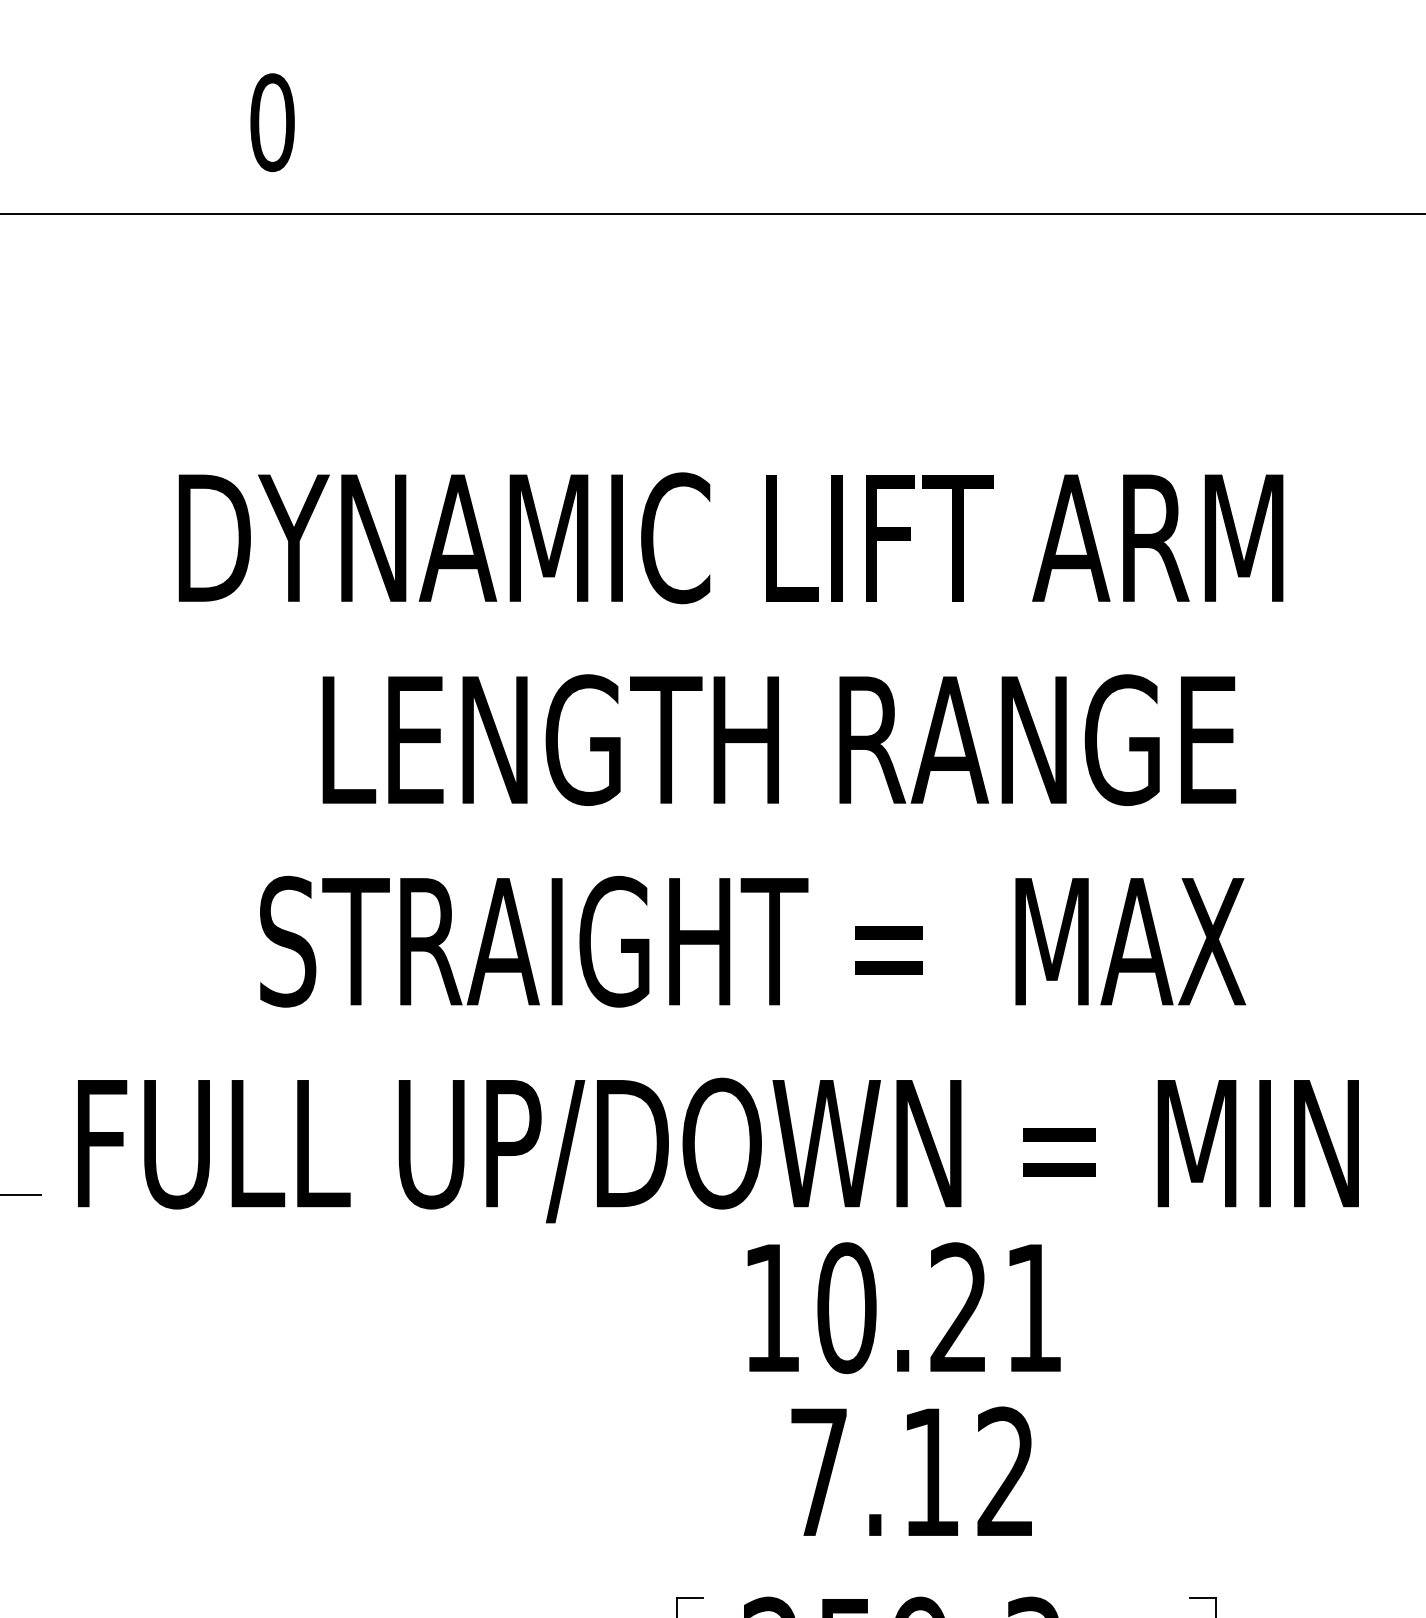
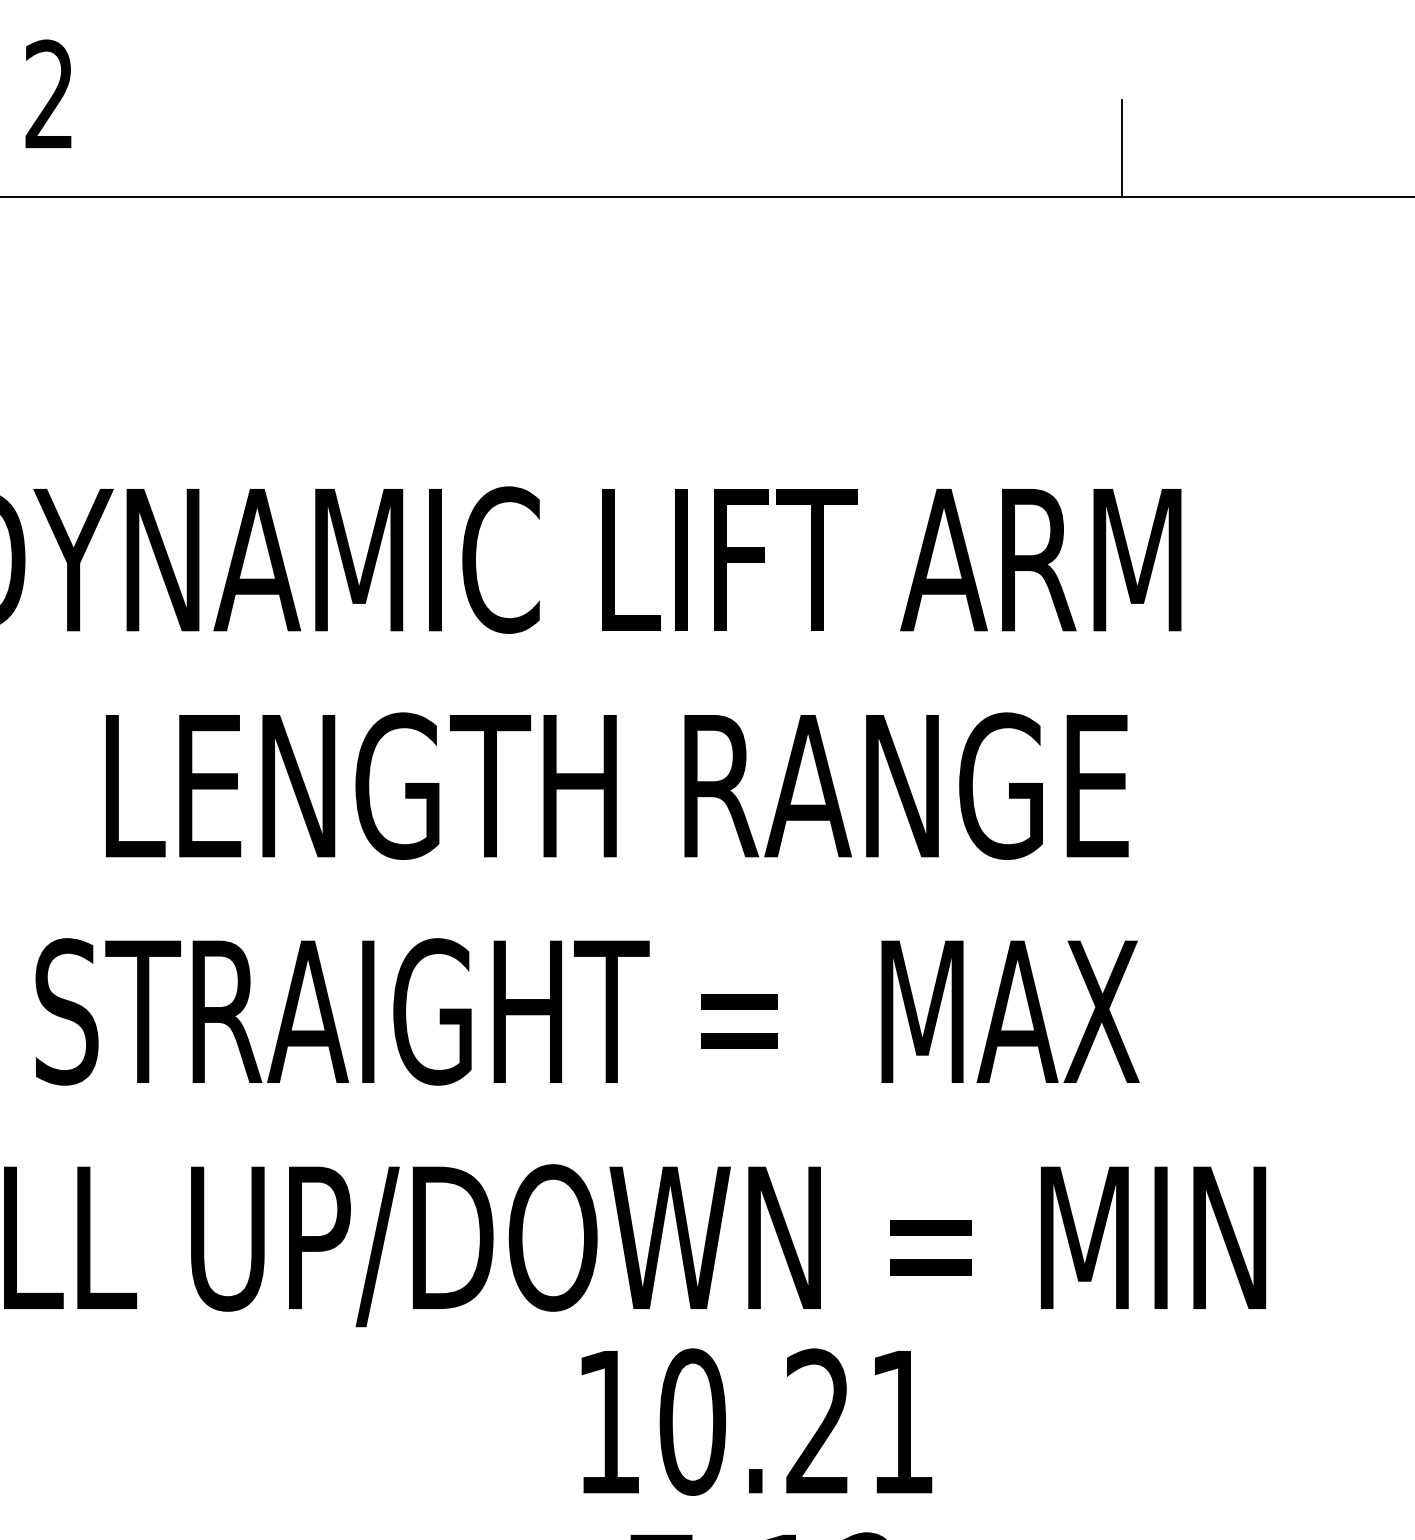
text: (272, 122) -> (49, 94), 0 -> 2
line: (1230, 170) -> (1122, 148), added

